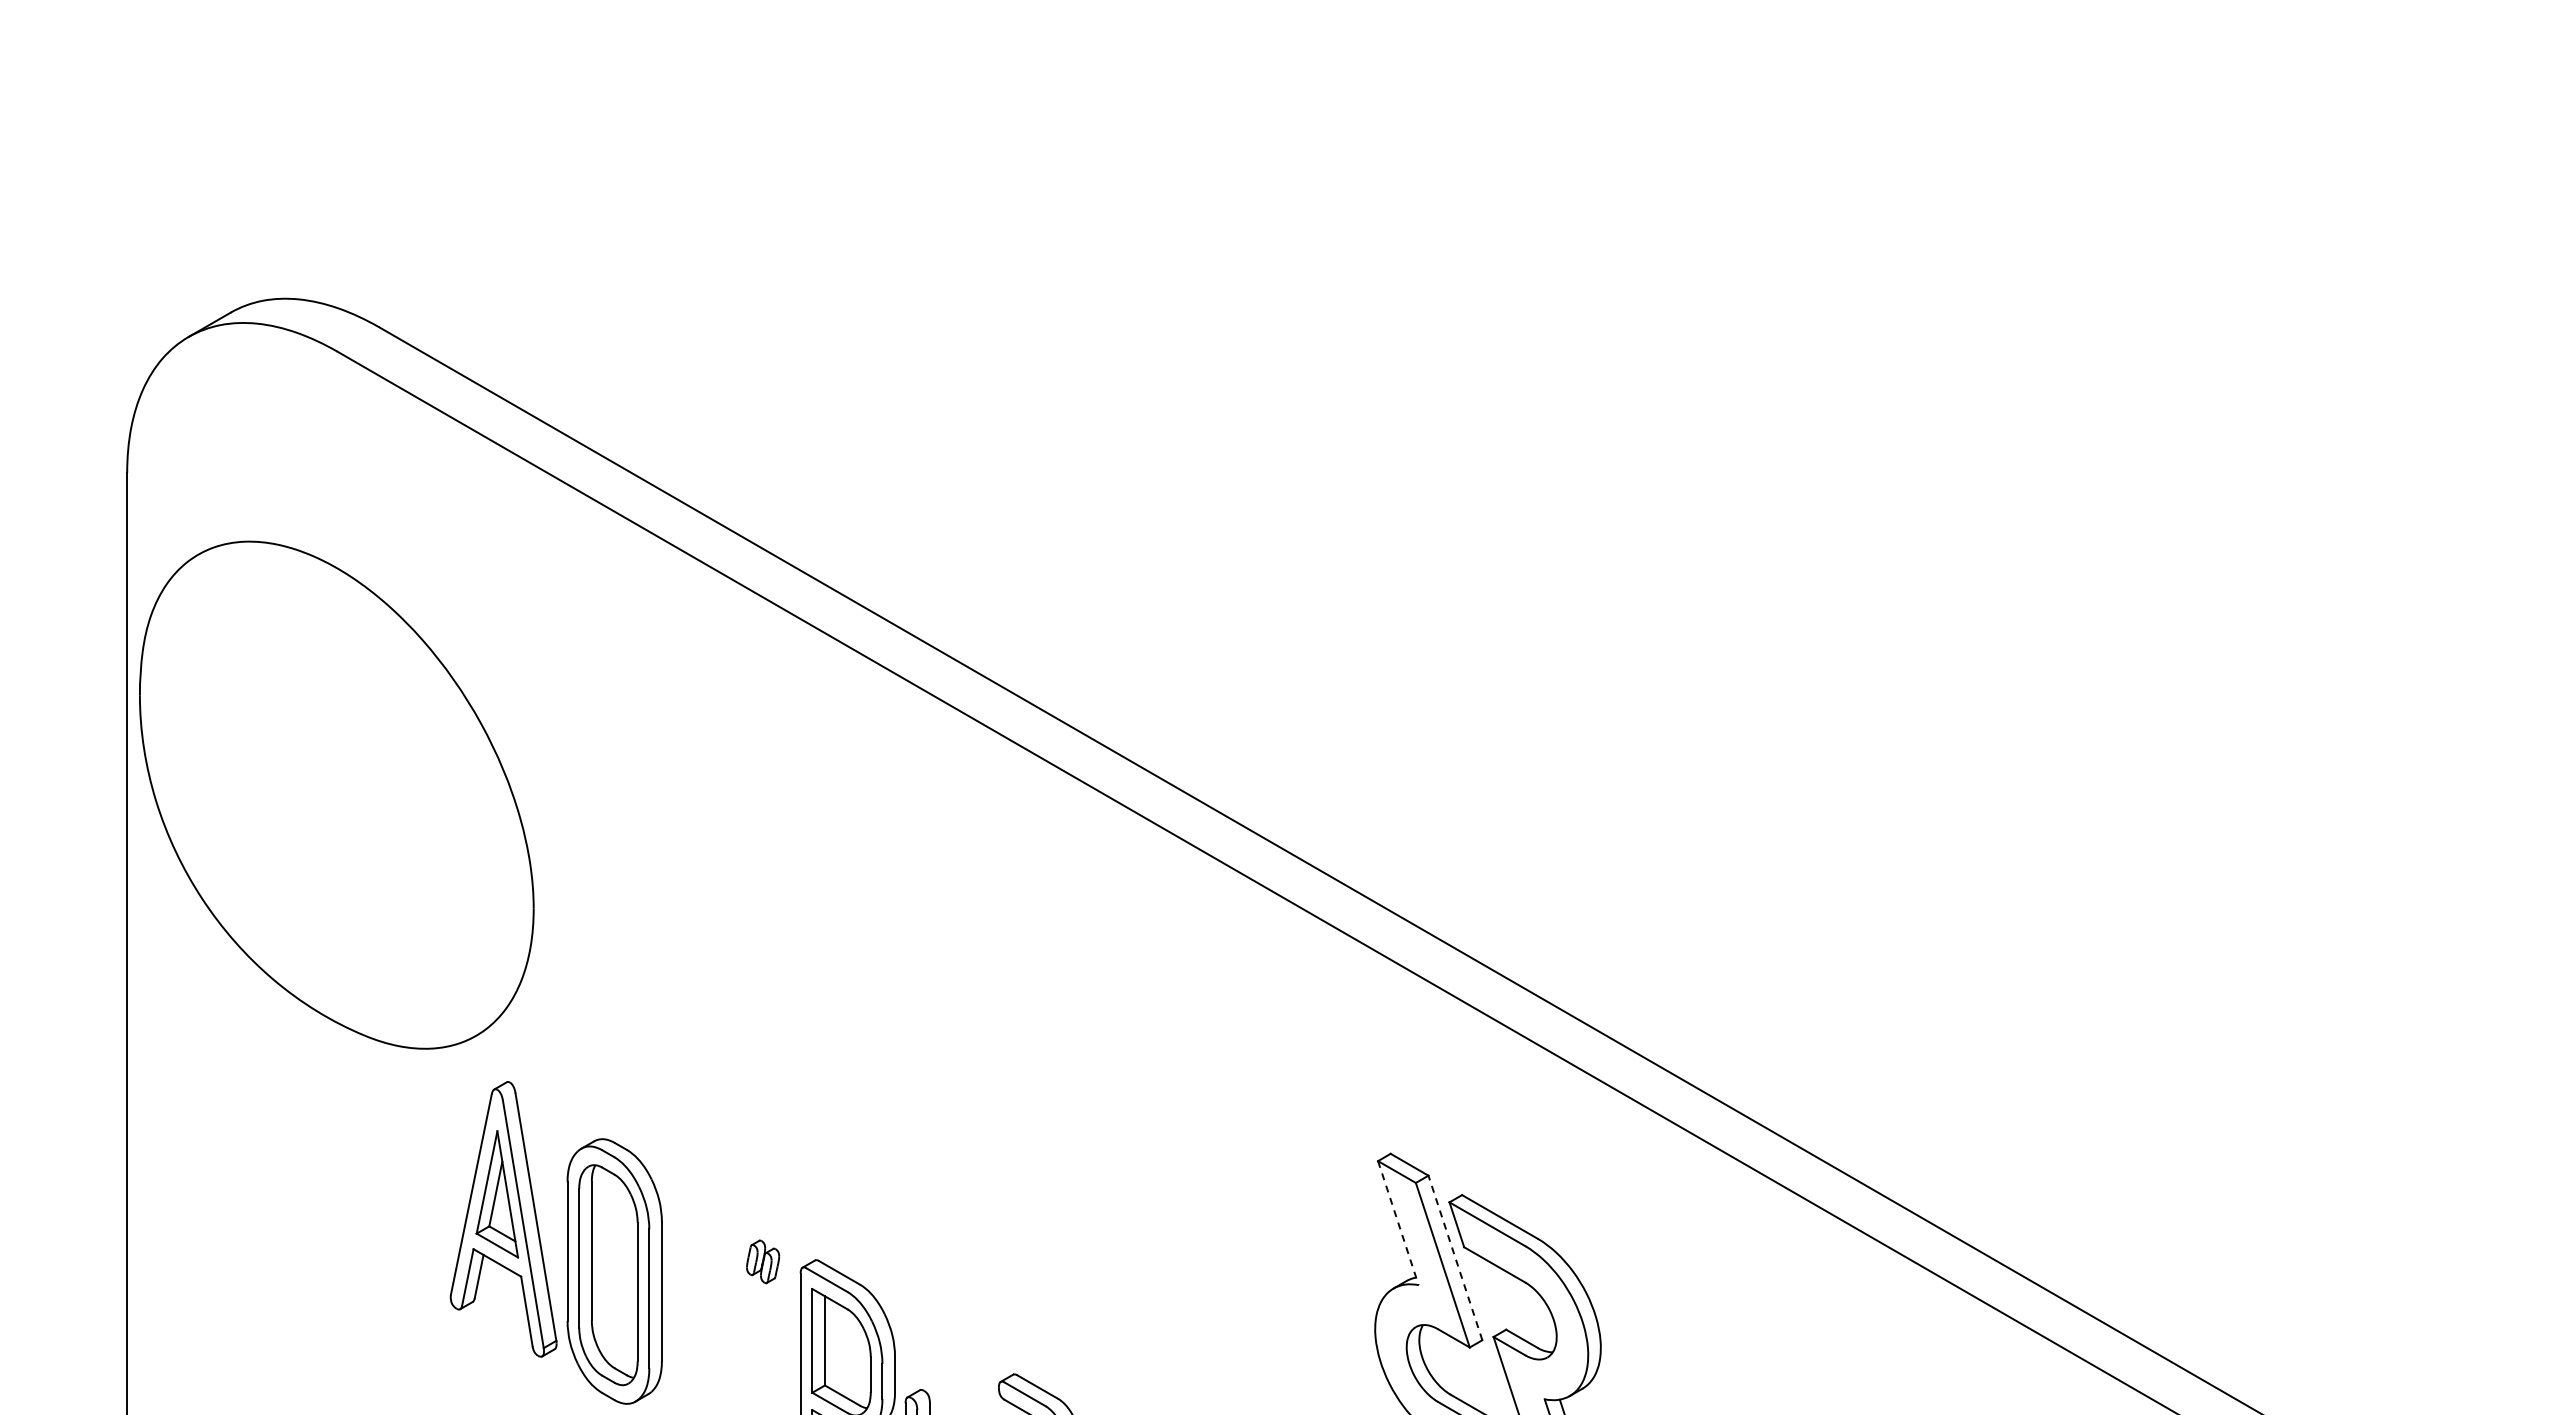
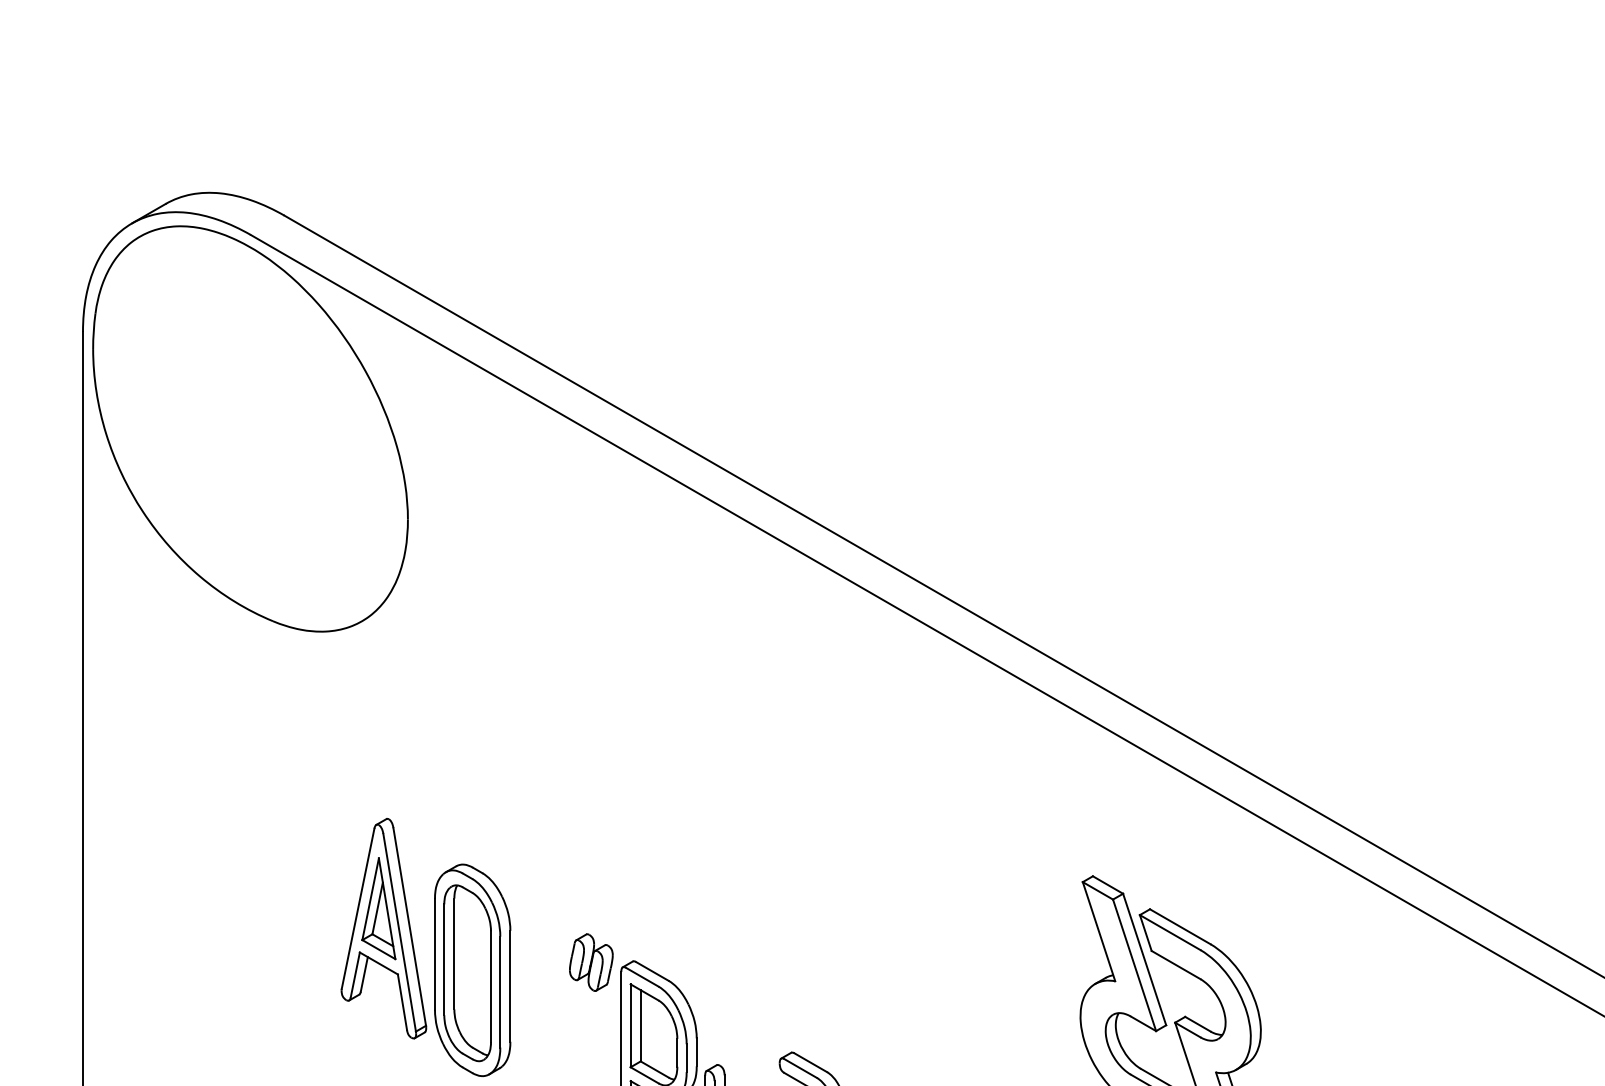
part: (336, 794) -> (250, 428), moved
line: (1398, 1223) -> (1099, 931), dashed -> solid
line: (1455, 1257) -> (1144, 959), dashed -> solid
part: (762, 1261) -> (590, 962), size x1.67

